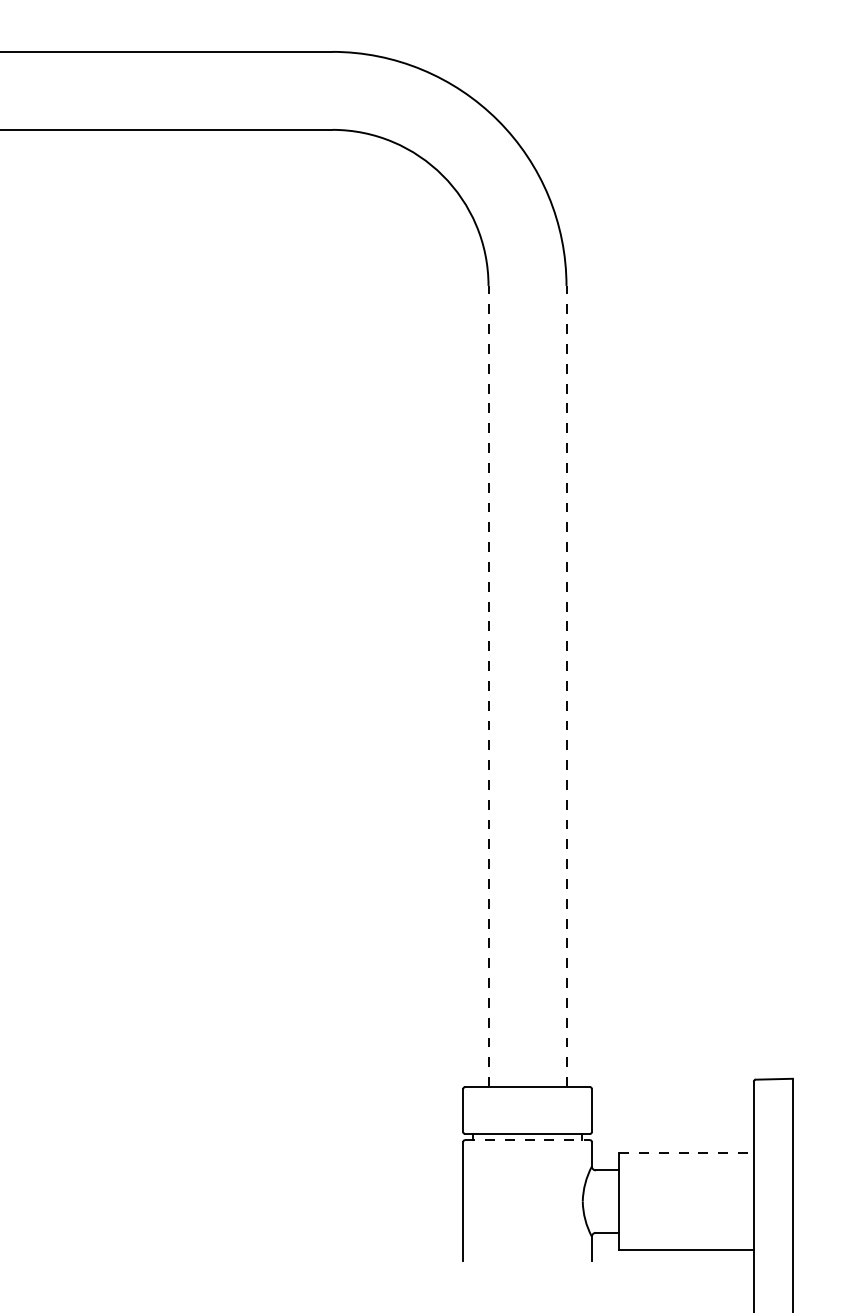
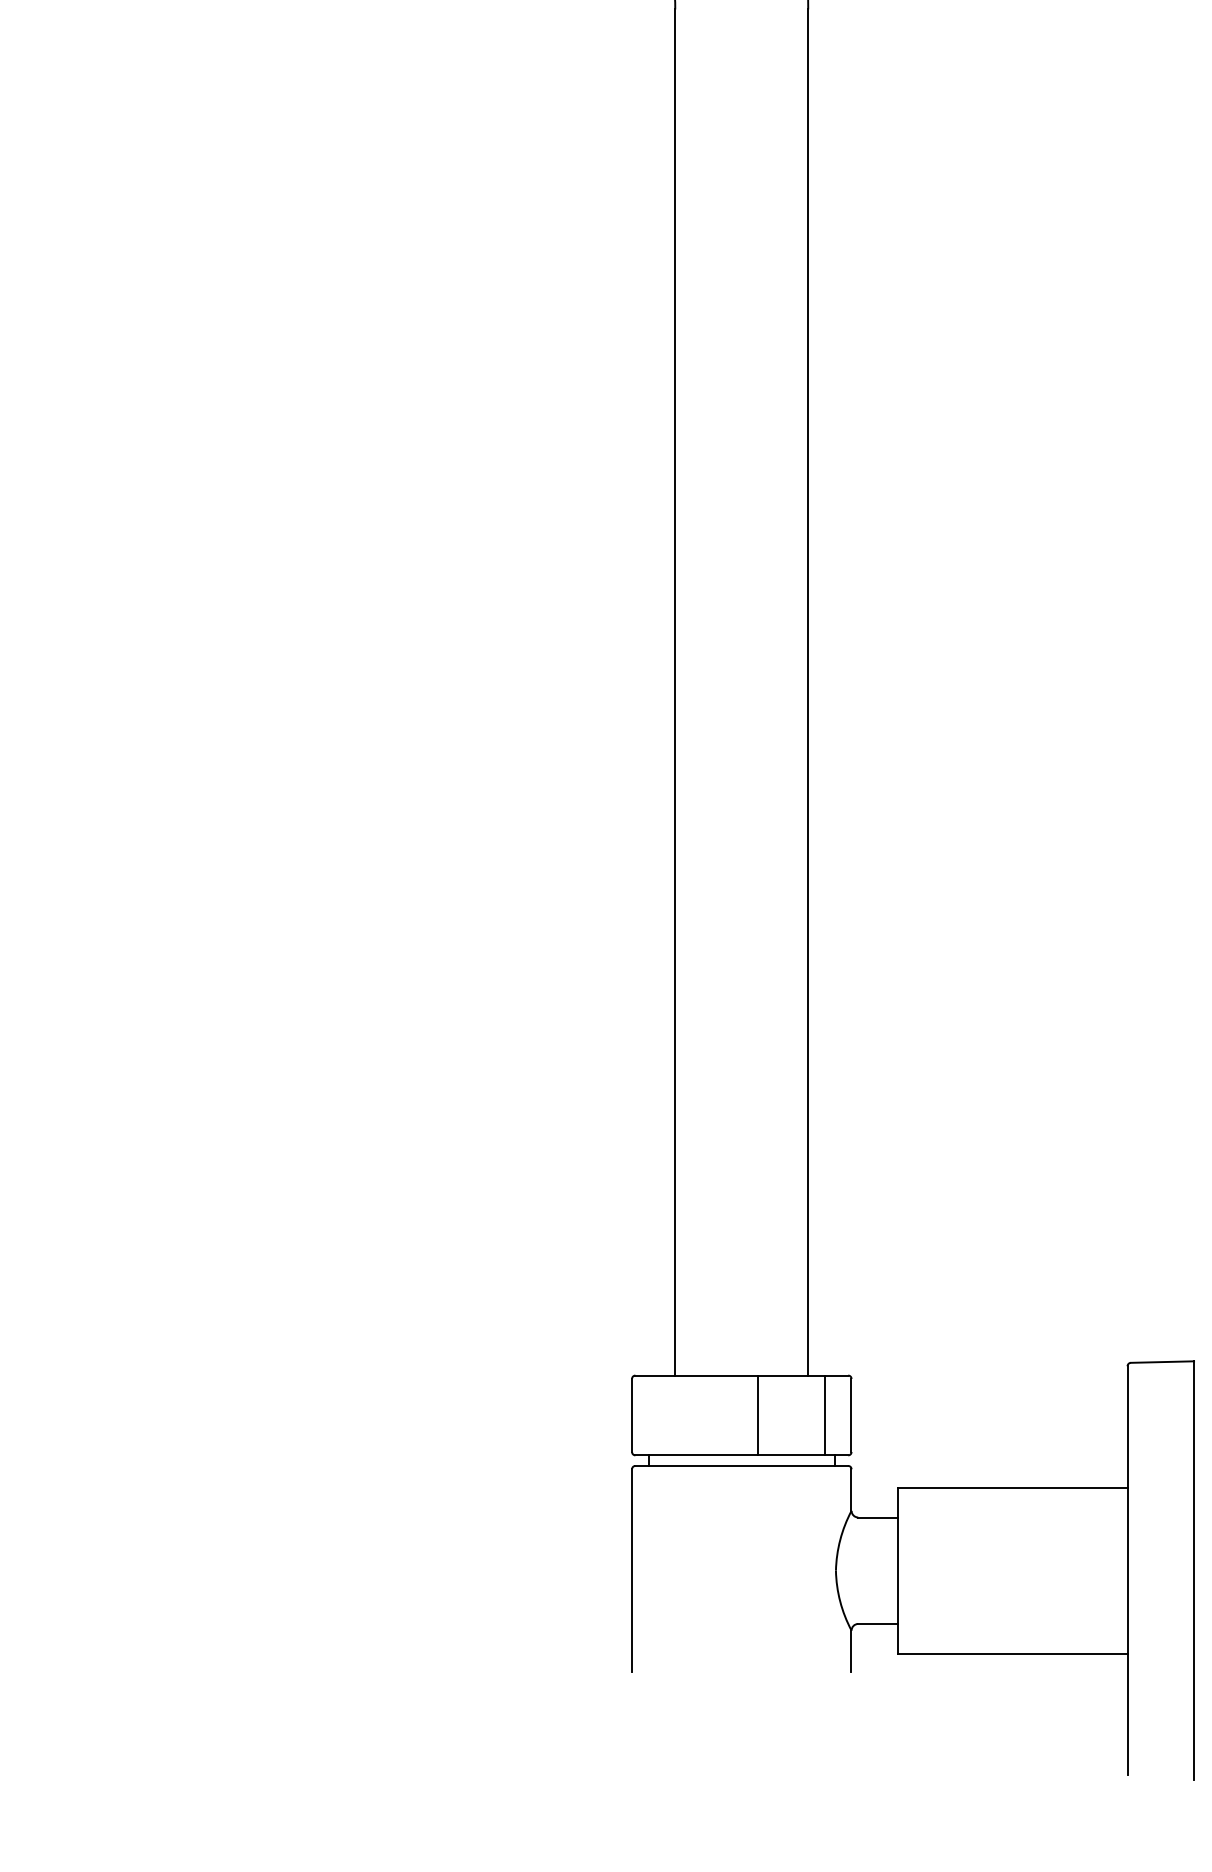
line: (488, 686) -> (675, 692), dashed -> solid
line: (566, 686) -> (808, 692), dashed -> solid
line: (536, 1110) -> (757, 1415), added
line: (576, 1110) -> (825, 1415), added
line: (528, 1140) -> (743, 1466), dashed -> solid
line: (686, 1152) -> (1012, 1487), dashed -> solid

